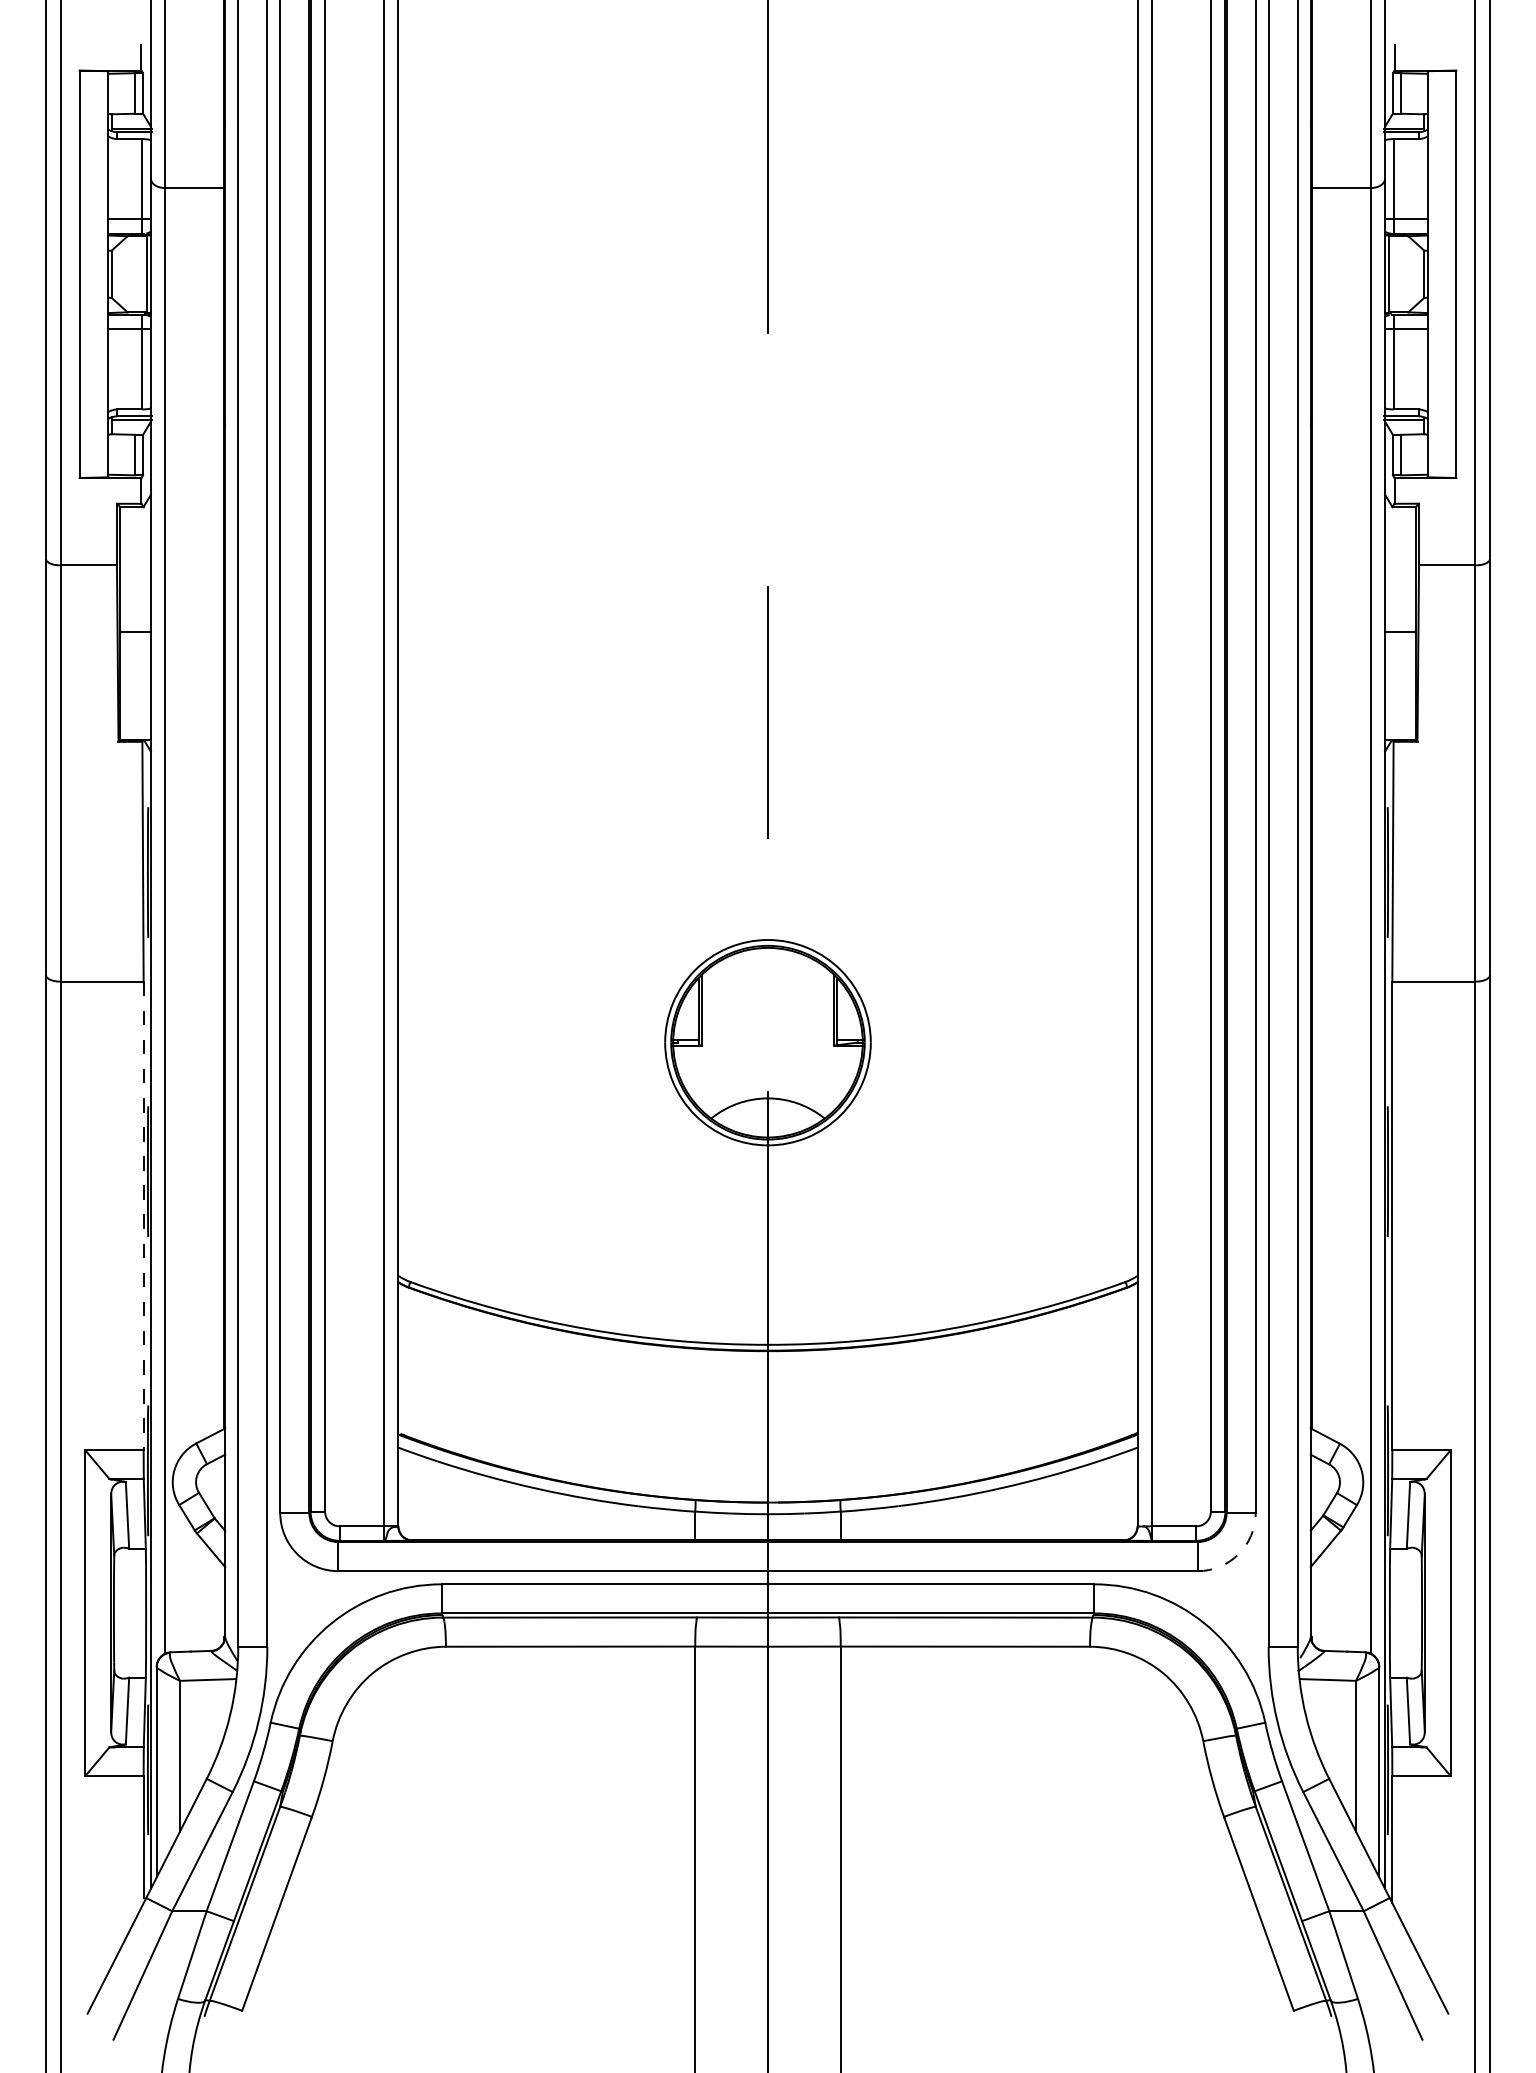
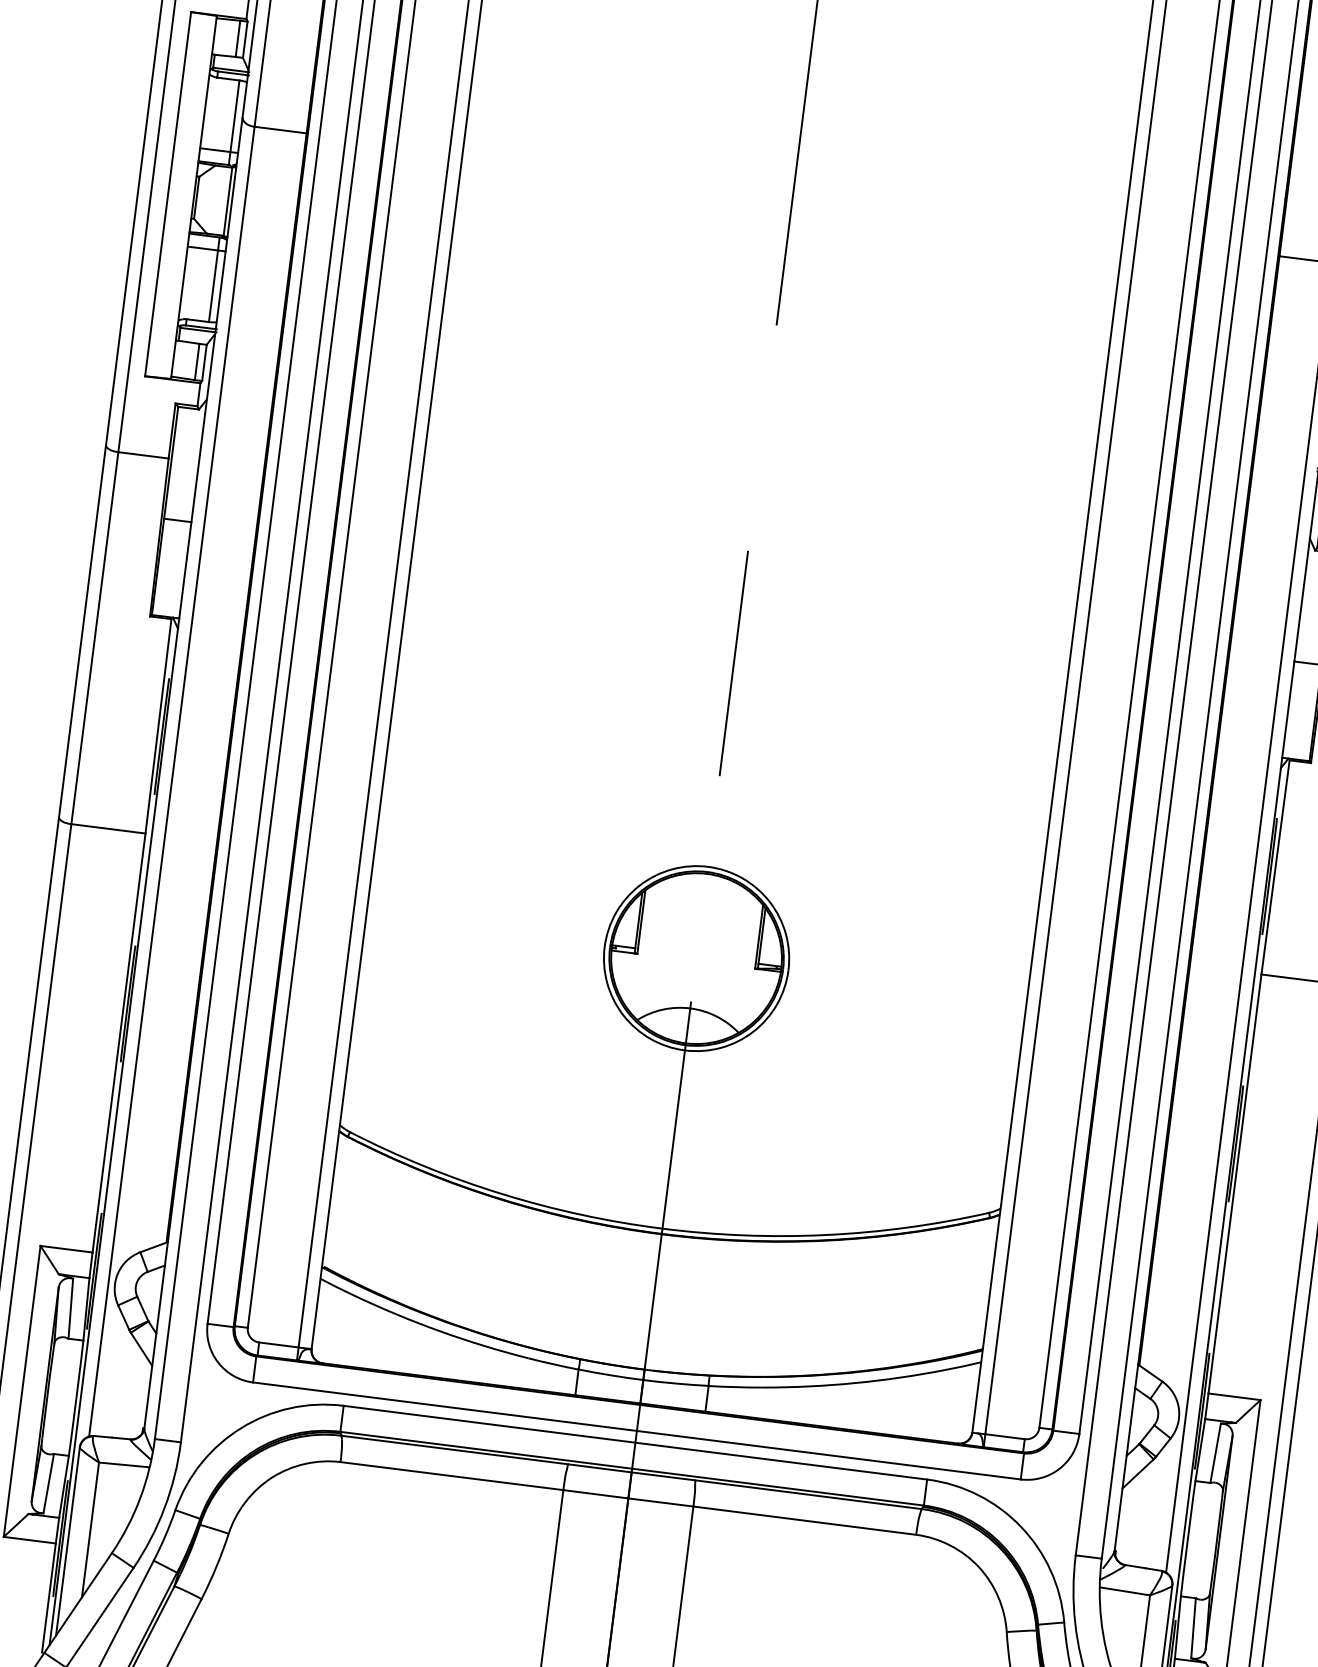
line: (143, 1216) -> (118, 1043), dashed -> solid
arc: (1238, 1554) -> (1059, 1469), dashed -> solid

